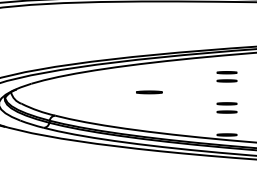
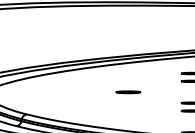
line: (149, 92) -> (128, 92), moved

